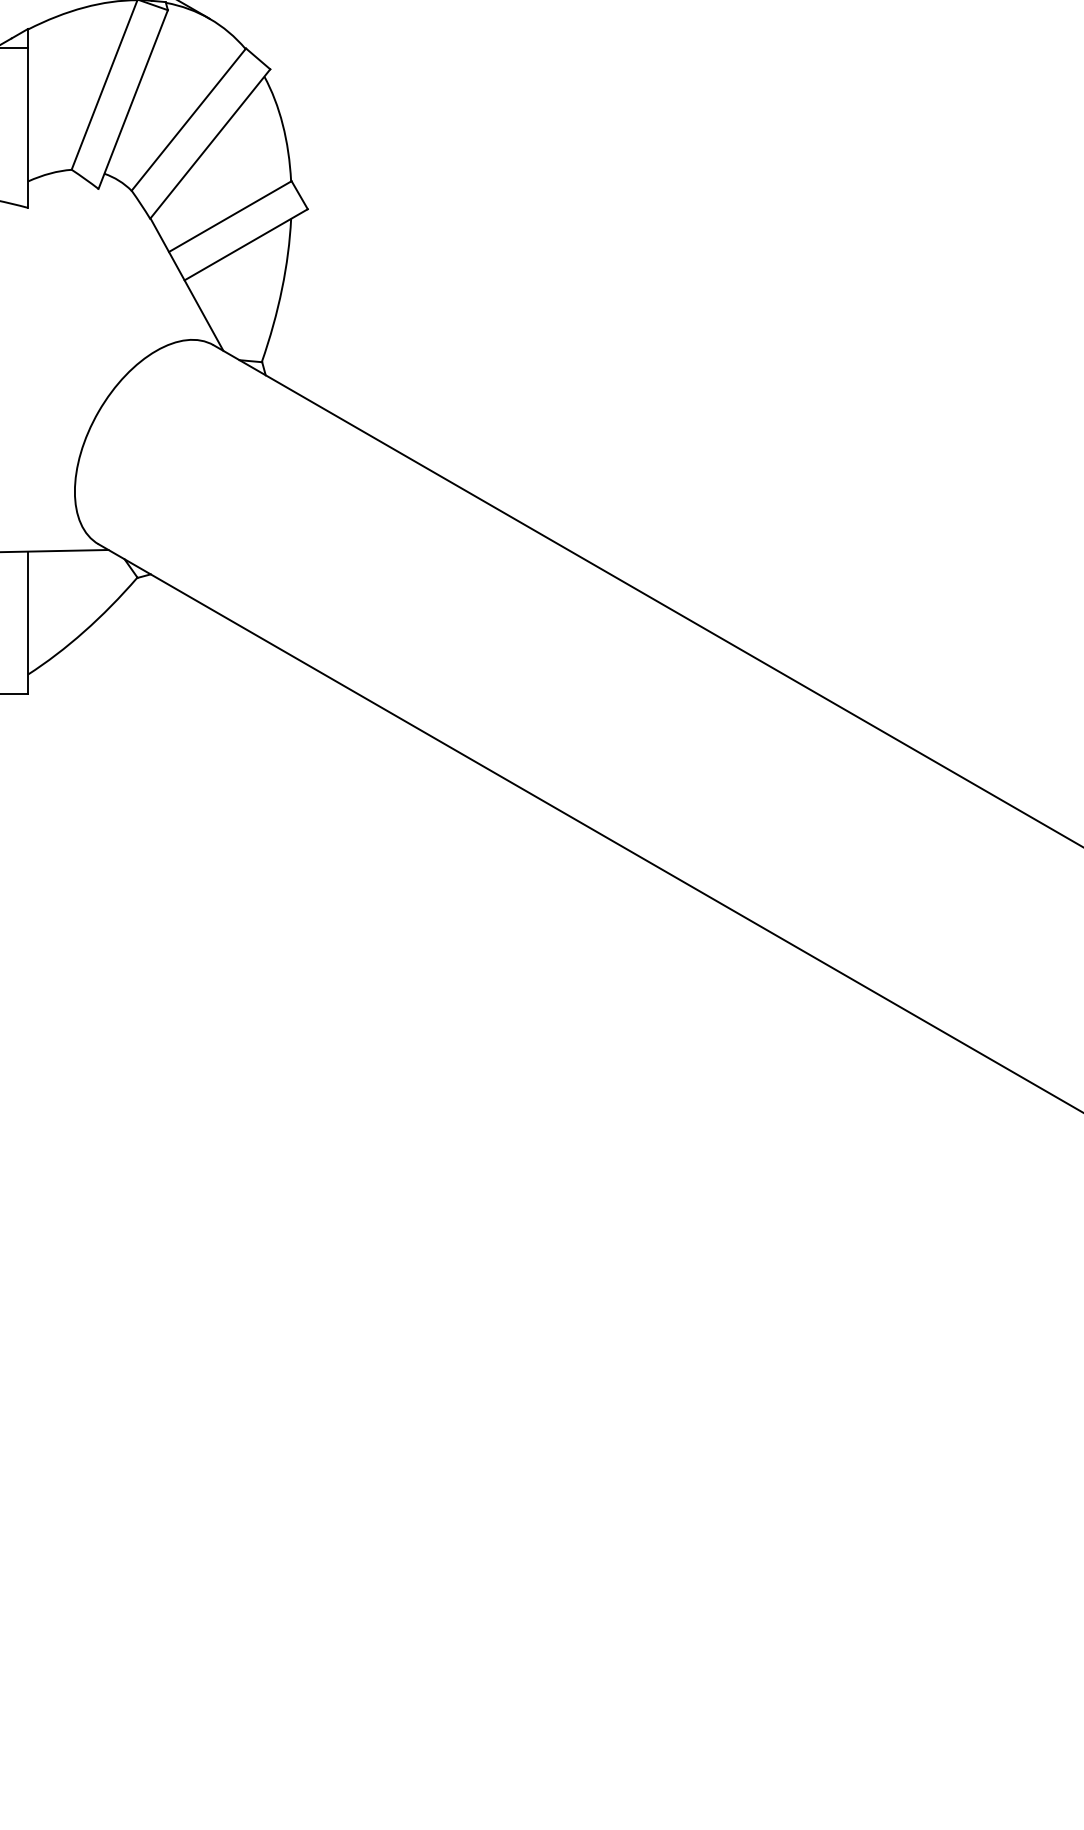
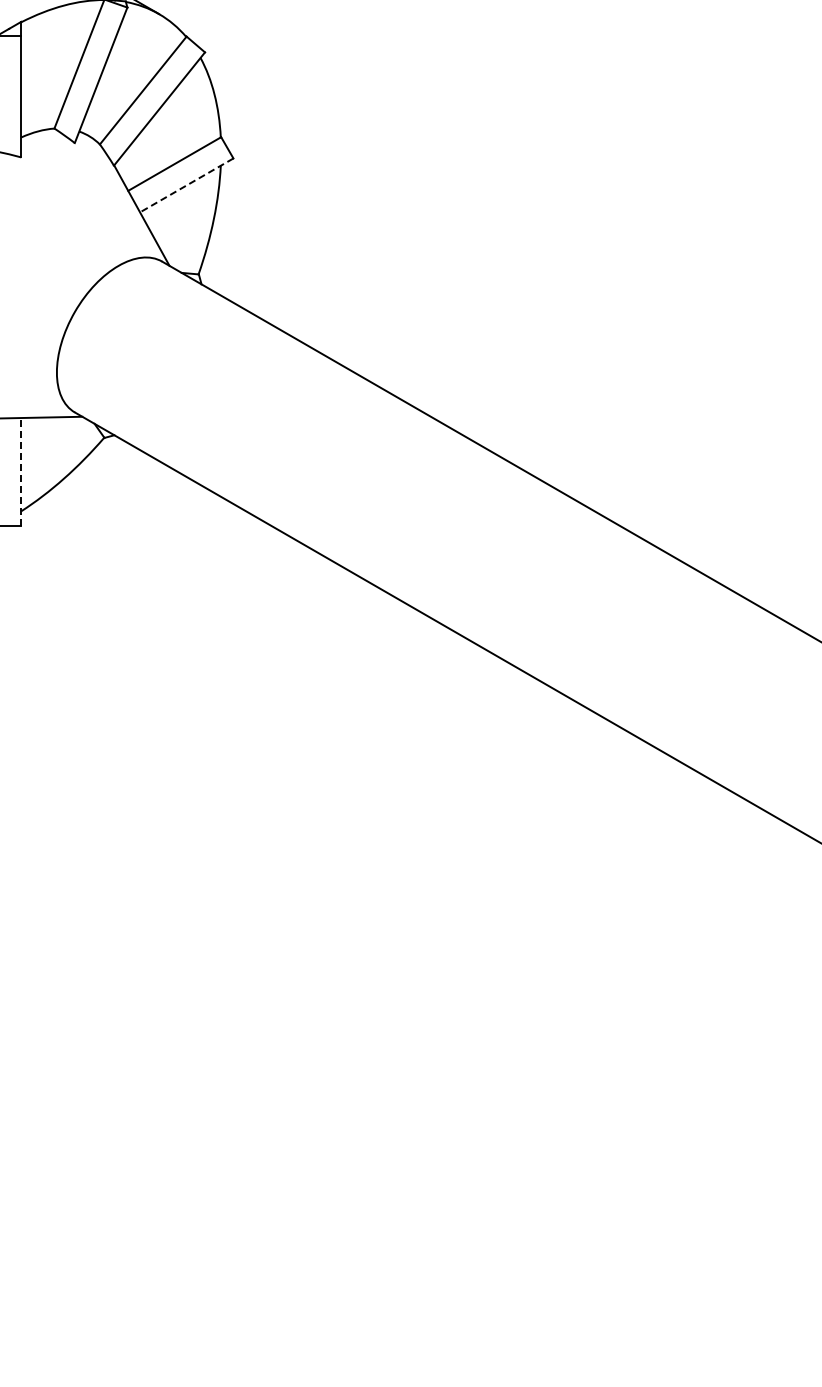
line: (245, 244) -> (186, 185), solid -> dashed
line: (28, 622) -> (21, 471), solid -> dashed

